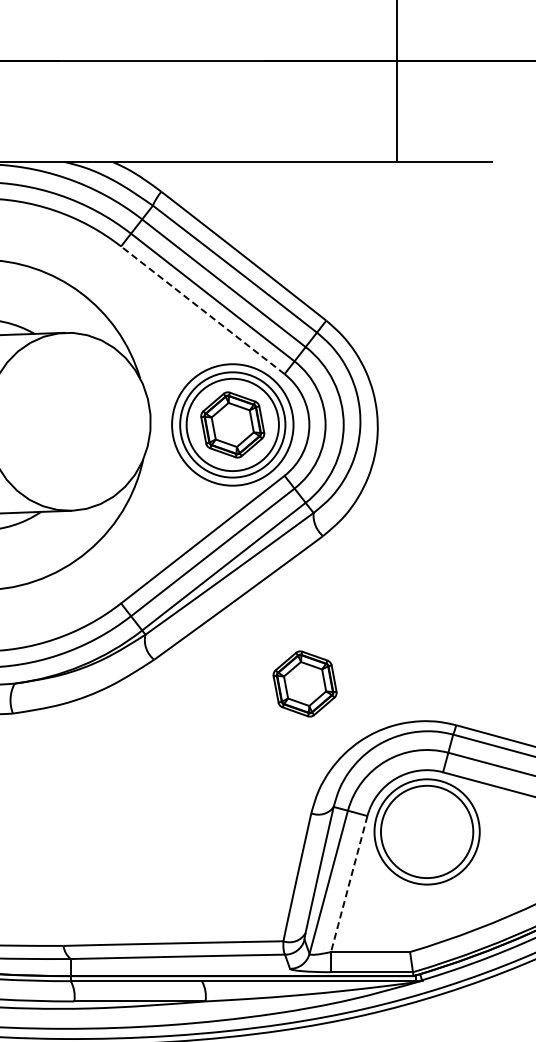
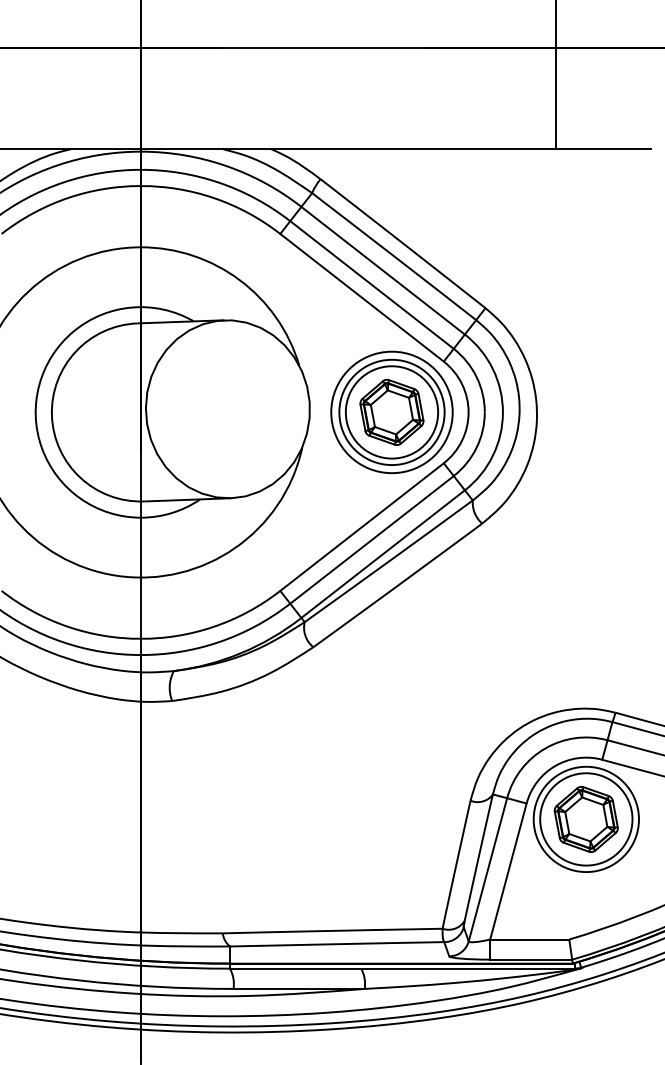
line: (203, 310) -> (362, 297), dashed -> solid
part: (304, 684) -> (585, 819), moved
line: (349, 884) -> (508, 871), dashed -> solid

